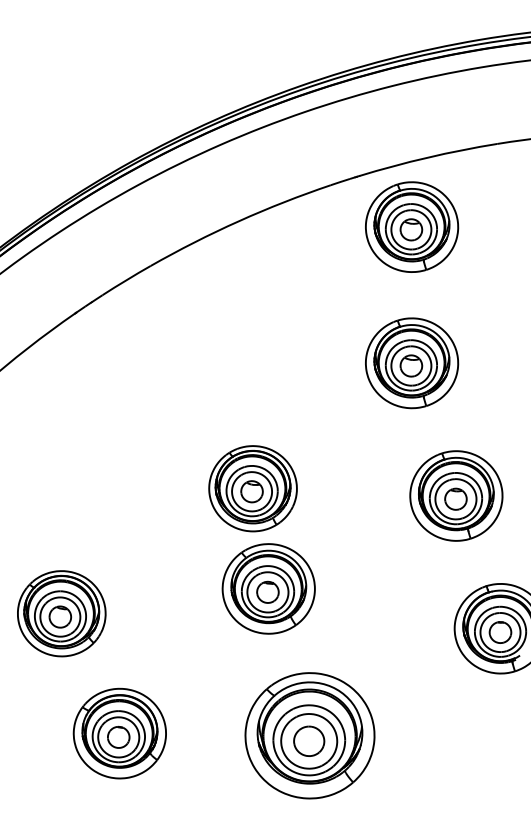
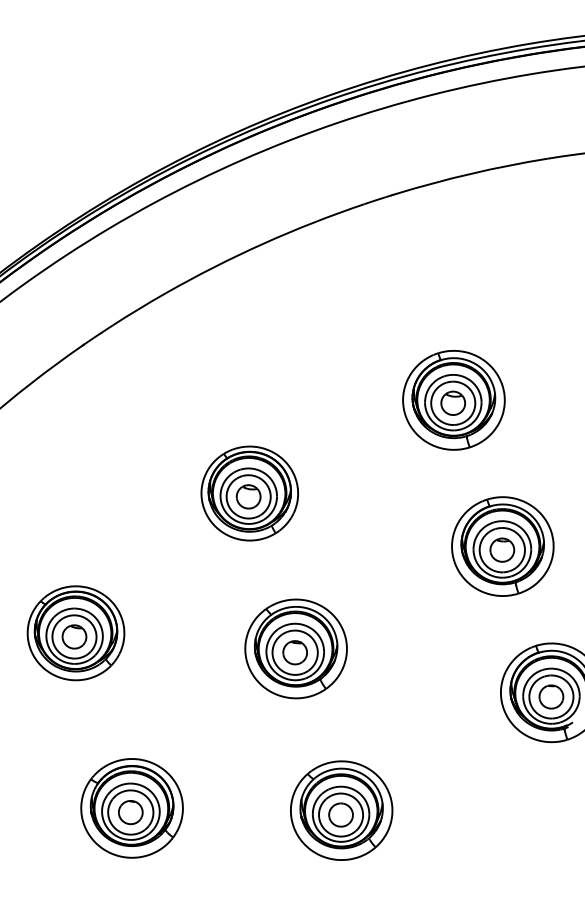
part: (411, 227) -> (453, 250), removed
part: (252, 488) -> (249, 493), moved
part: (61, 613) -> (75, 633), moved
part: (309, 735) -> (341, 810), size x0.71

